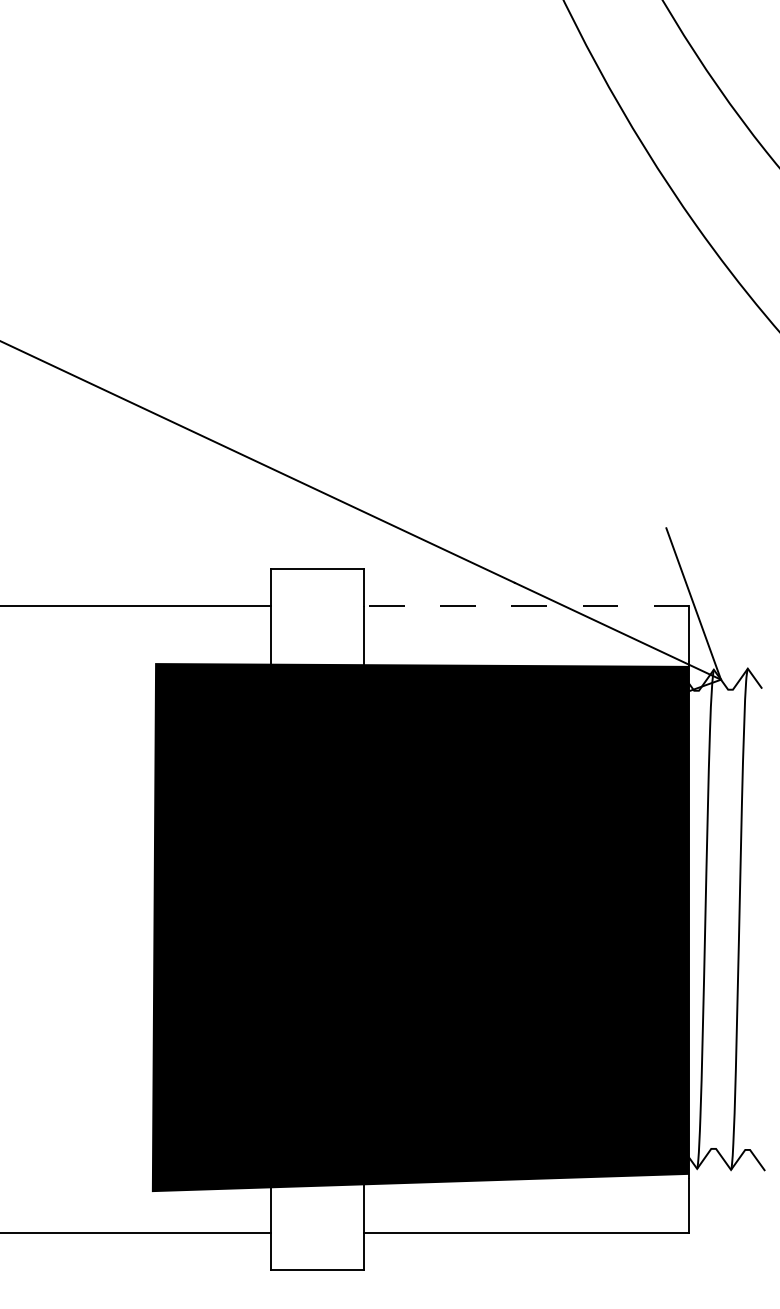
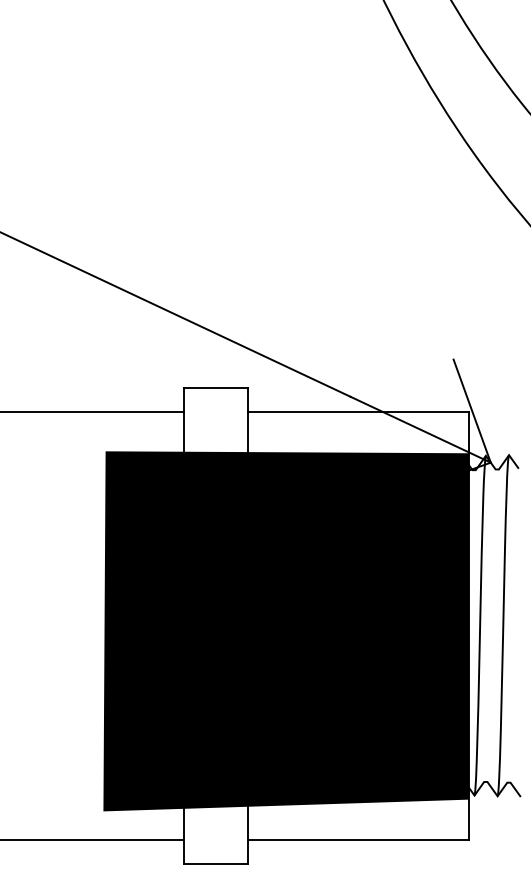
line: (526, 606) -> (358, 412), dashed -> solid

